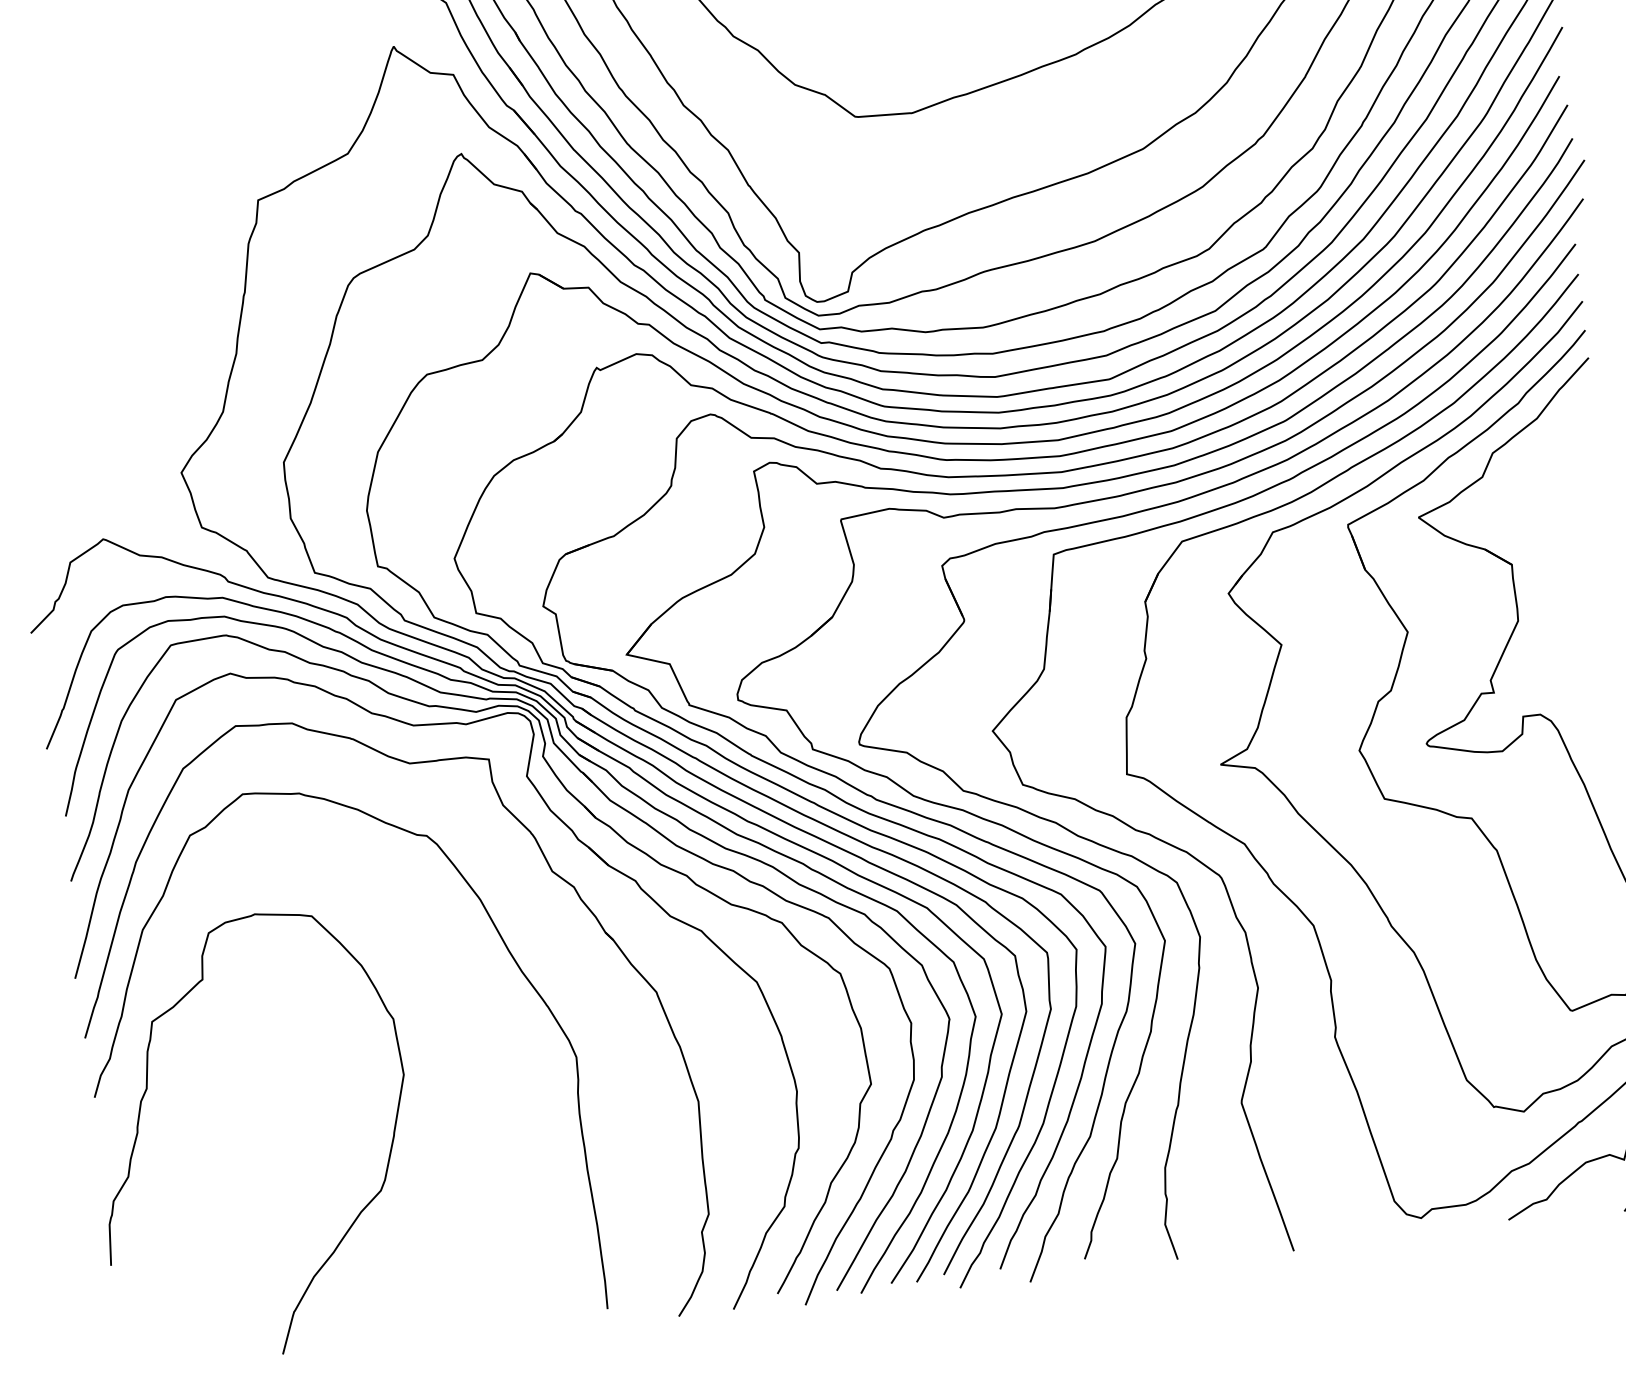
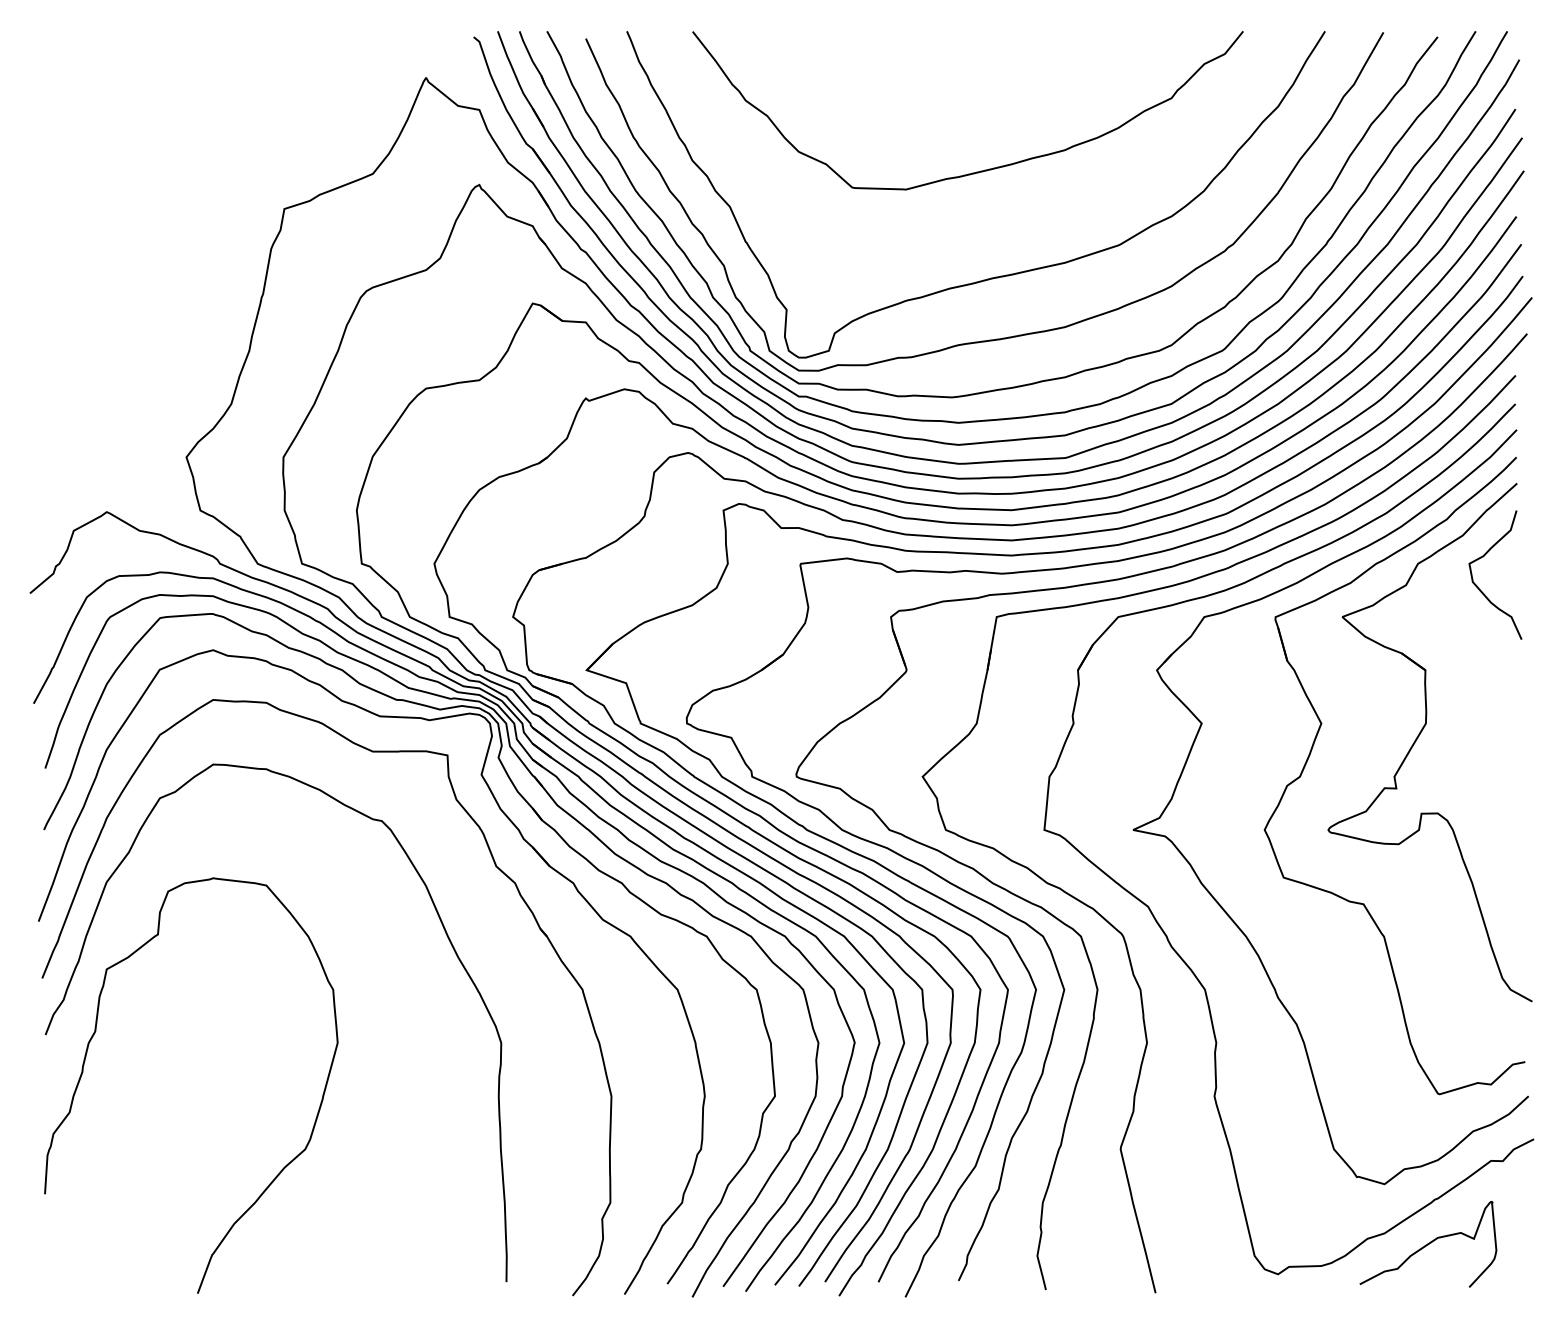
curve: (1561, 439) -> (1483, 557), added

